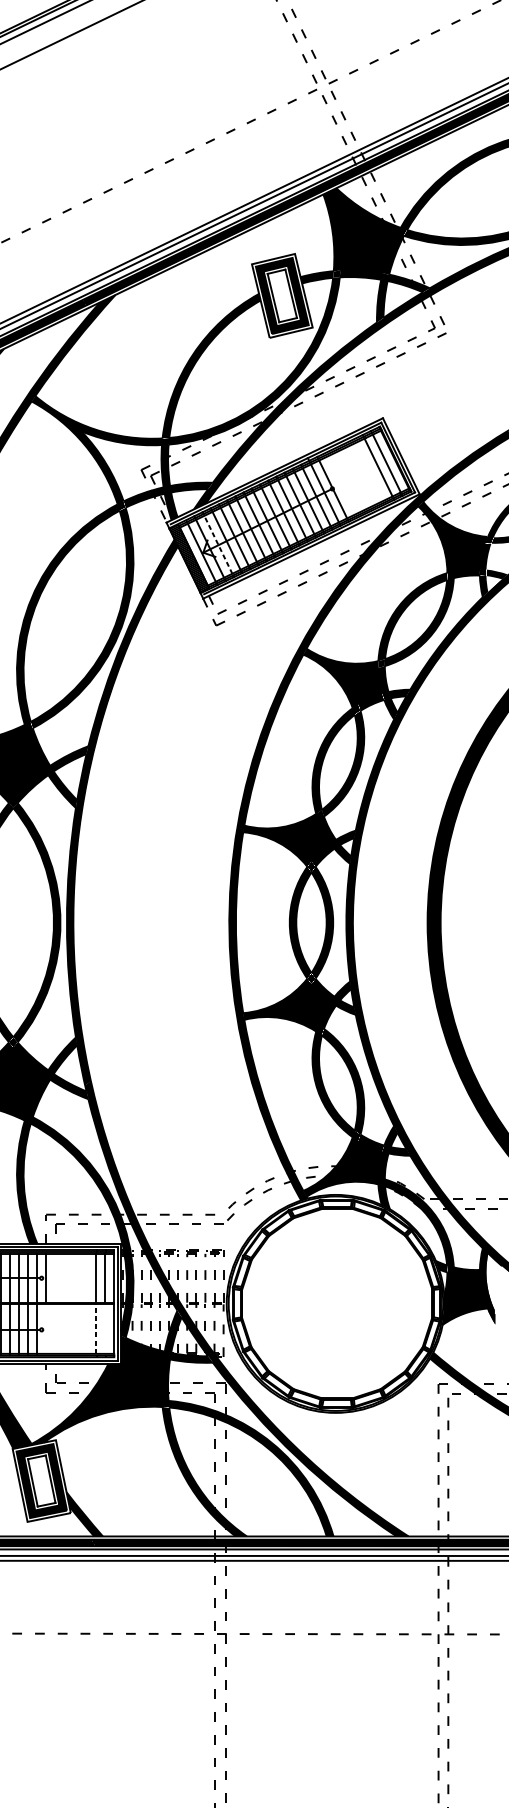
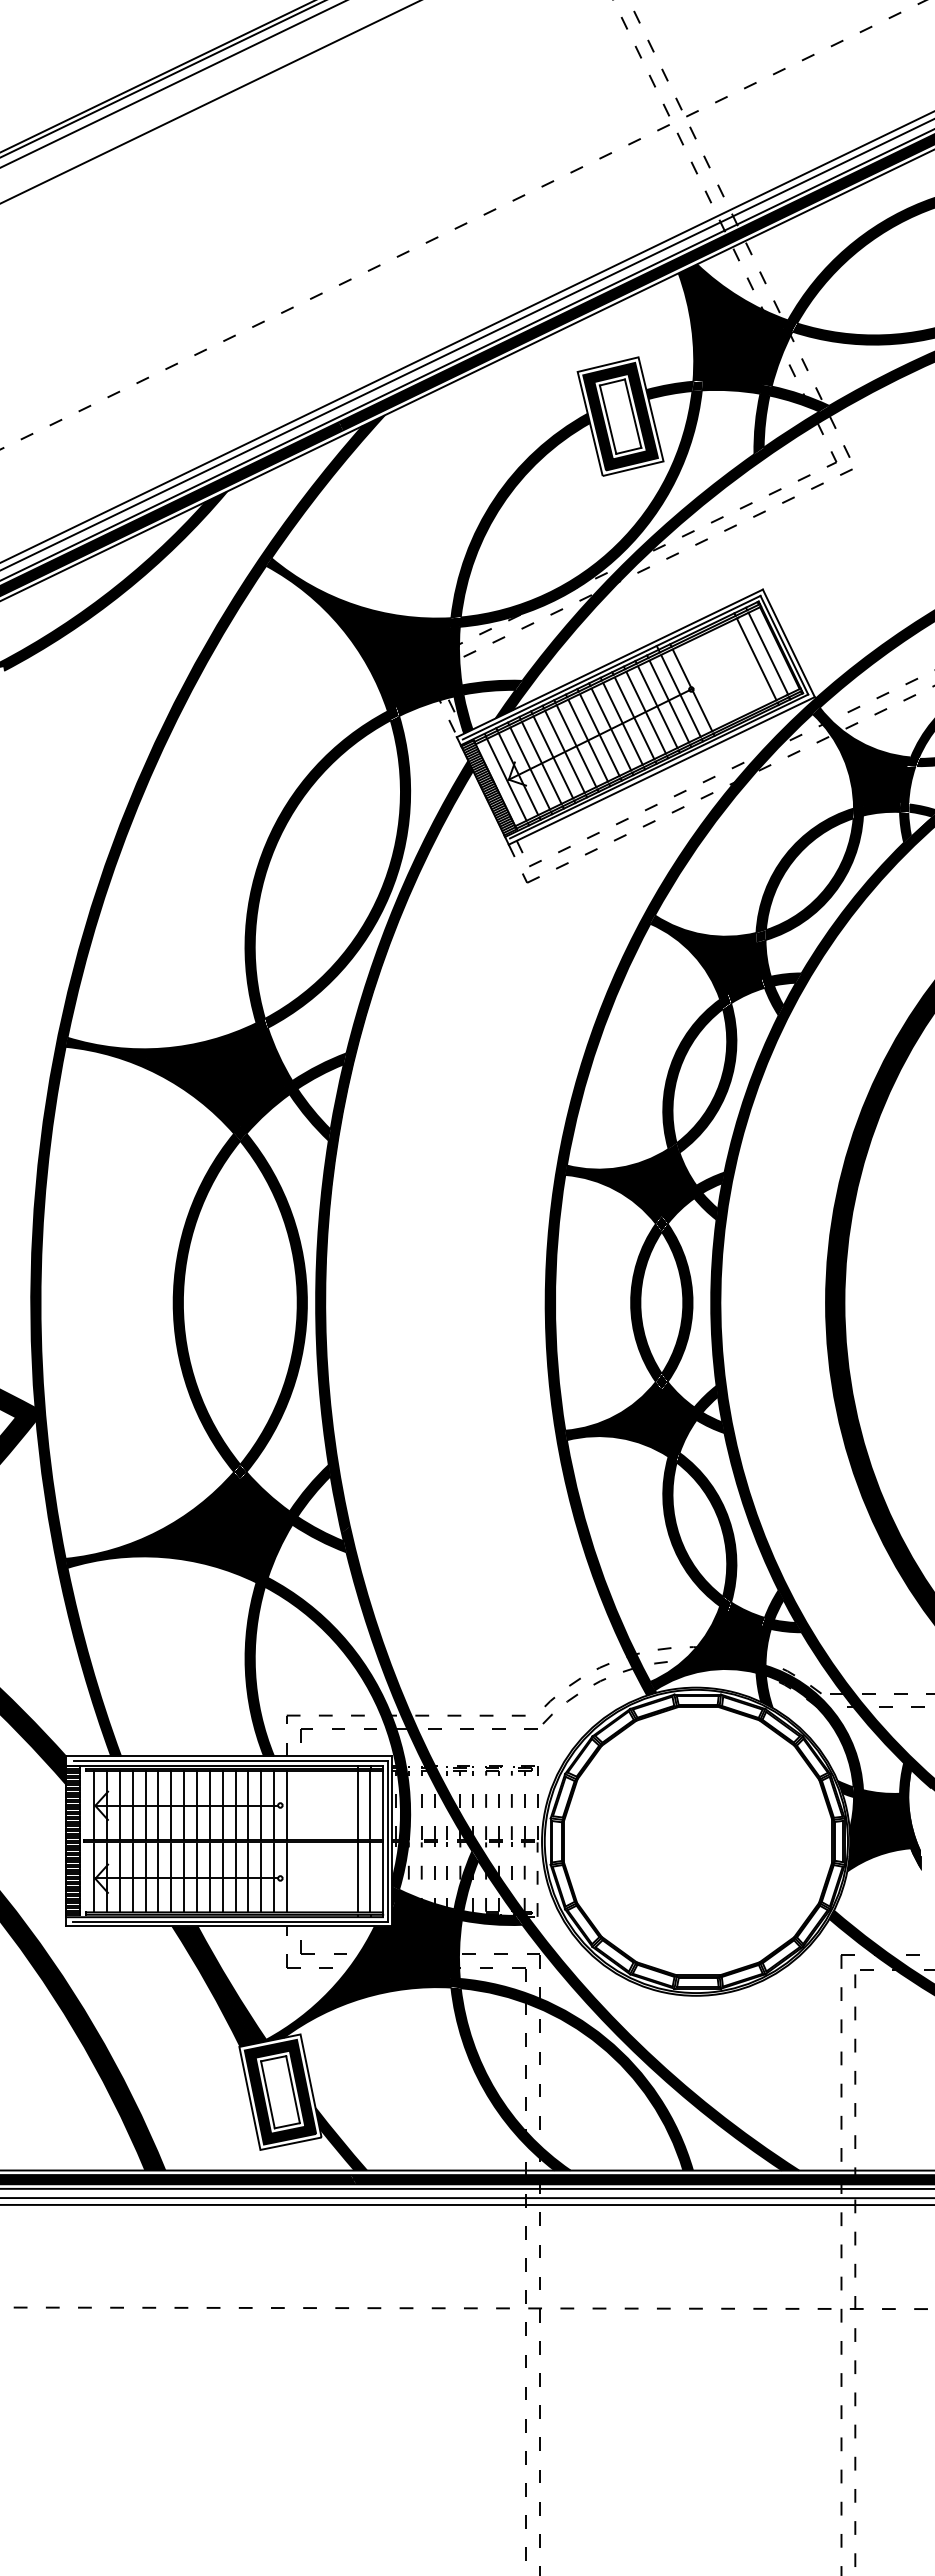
fill: (122, 466) -> (394, 657), added
line: (218, 544) -> (530, 768), dashed -> solid
line: (105, 1328) -> (370, 1876), added
line: (46, 1329) -> (287, 1877), added
line: (96, 1329) -> (357, 1877), dashed -> solid

